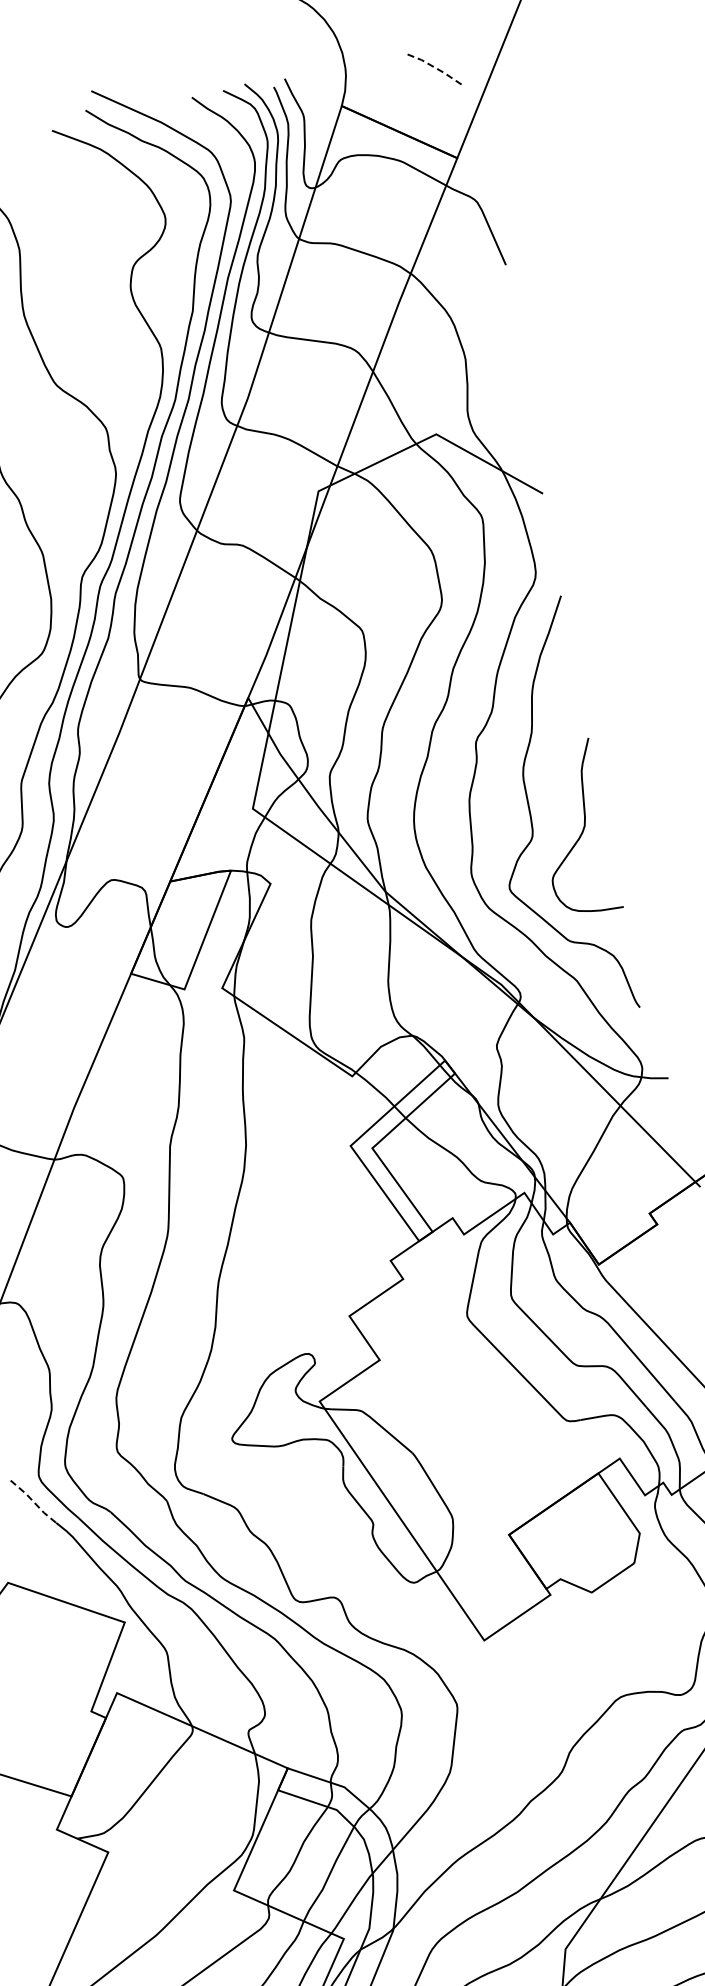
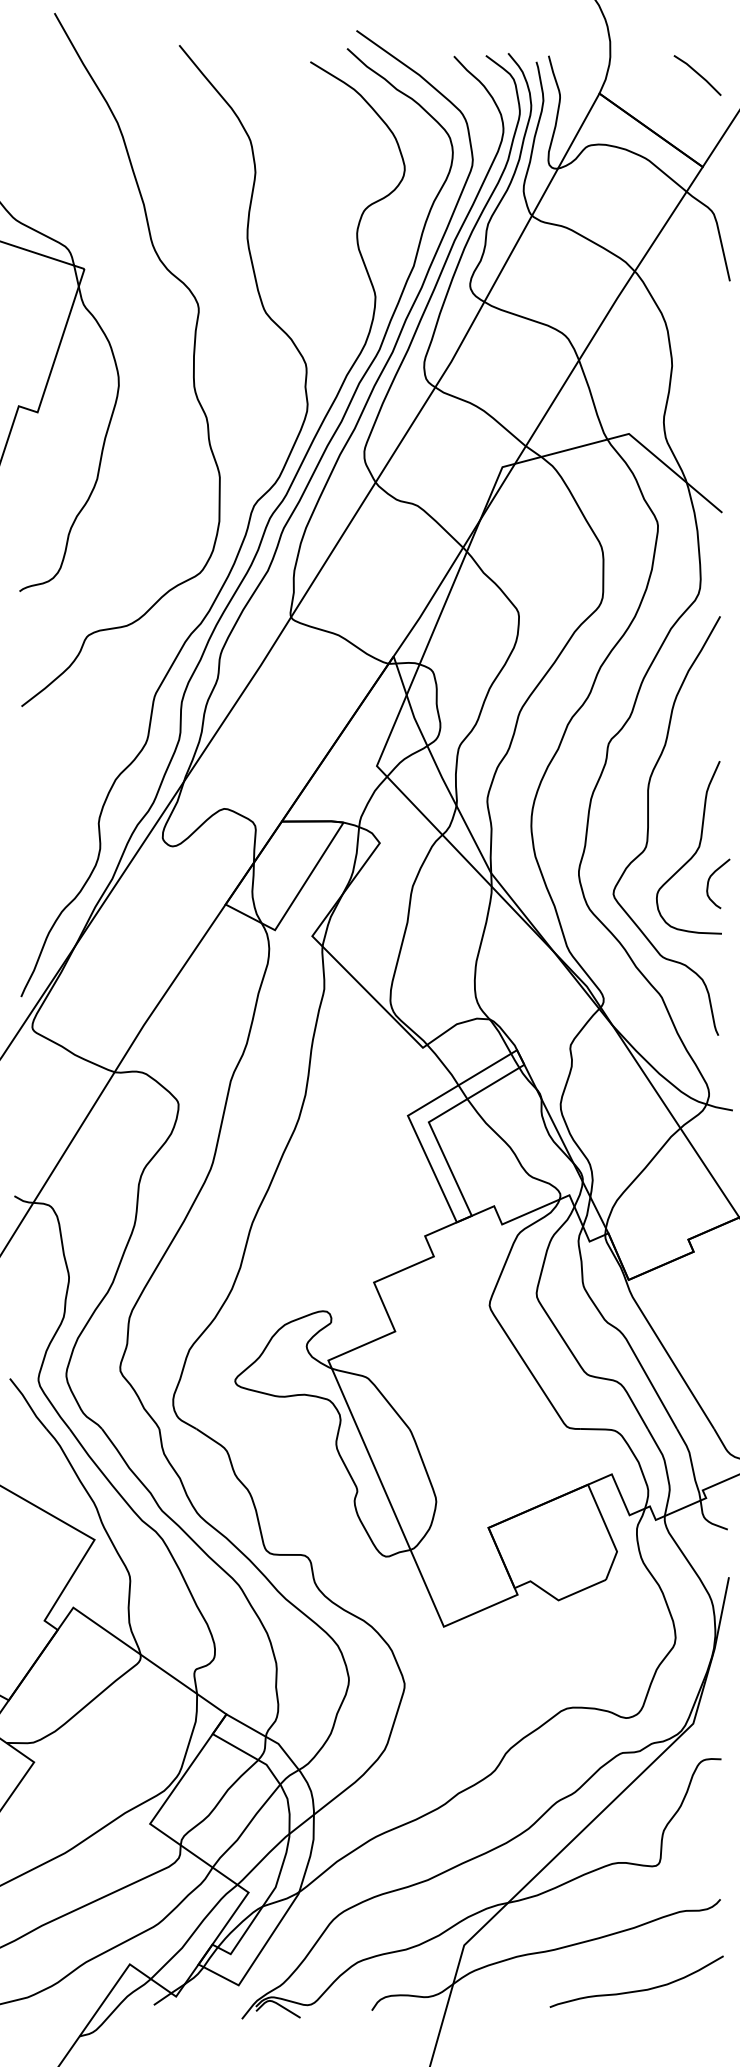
line: (436, 68) -> (699, 74), dashed -> solid
curve: (601, 858) -> (709, 881), added
line: (33, 1501) -> (28, 1403), dashed -> solid

